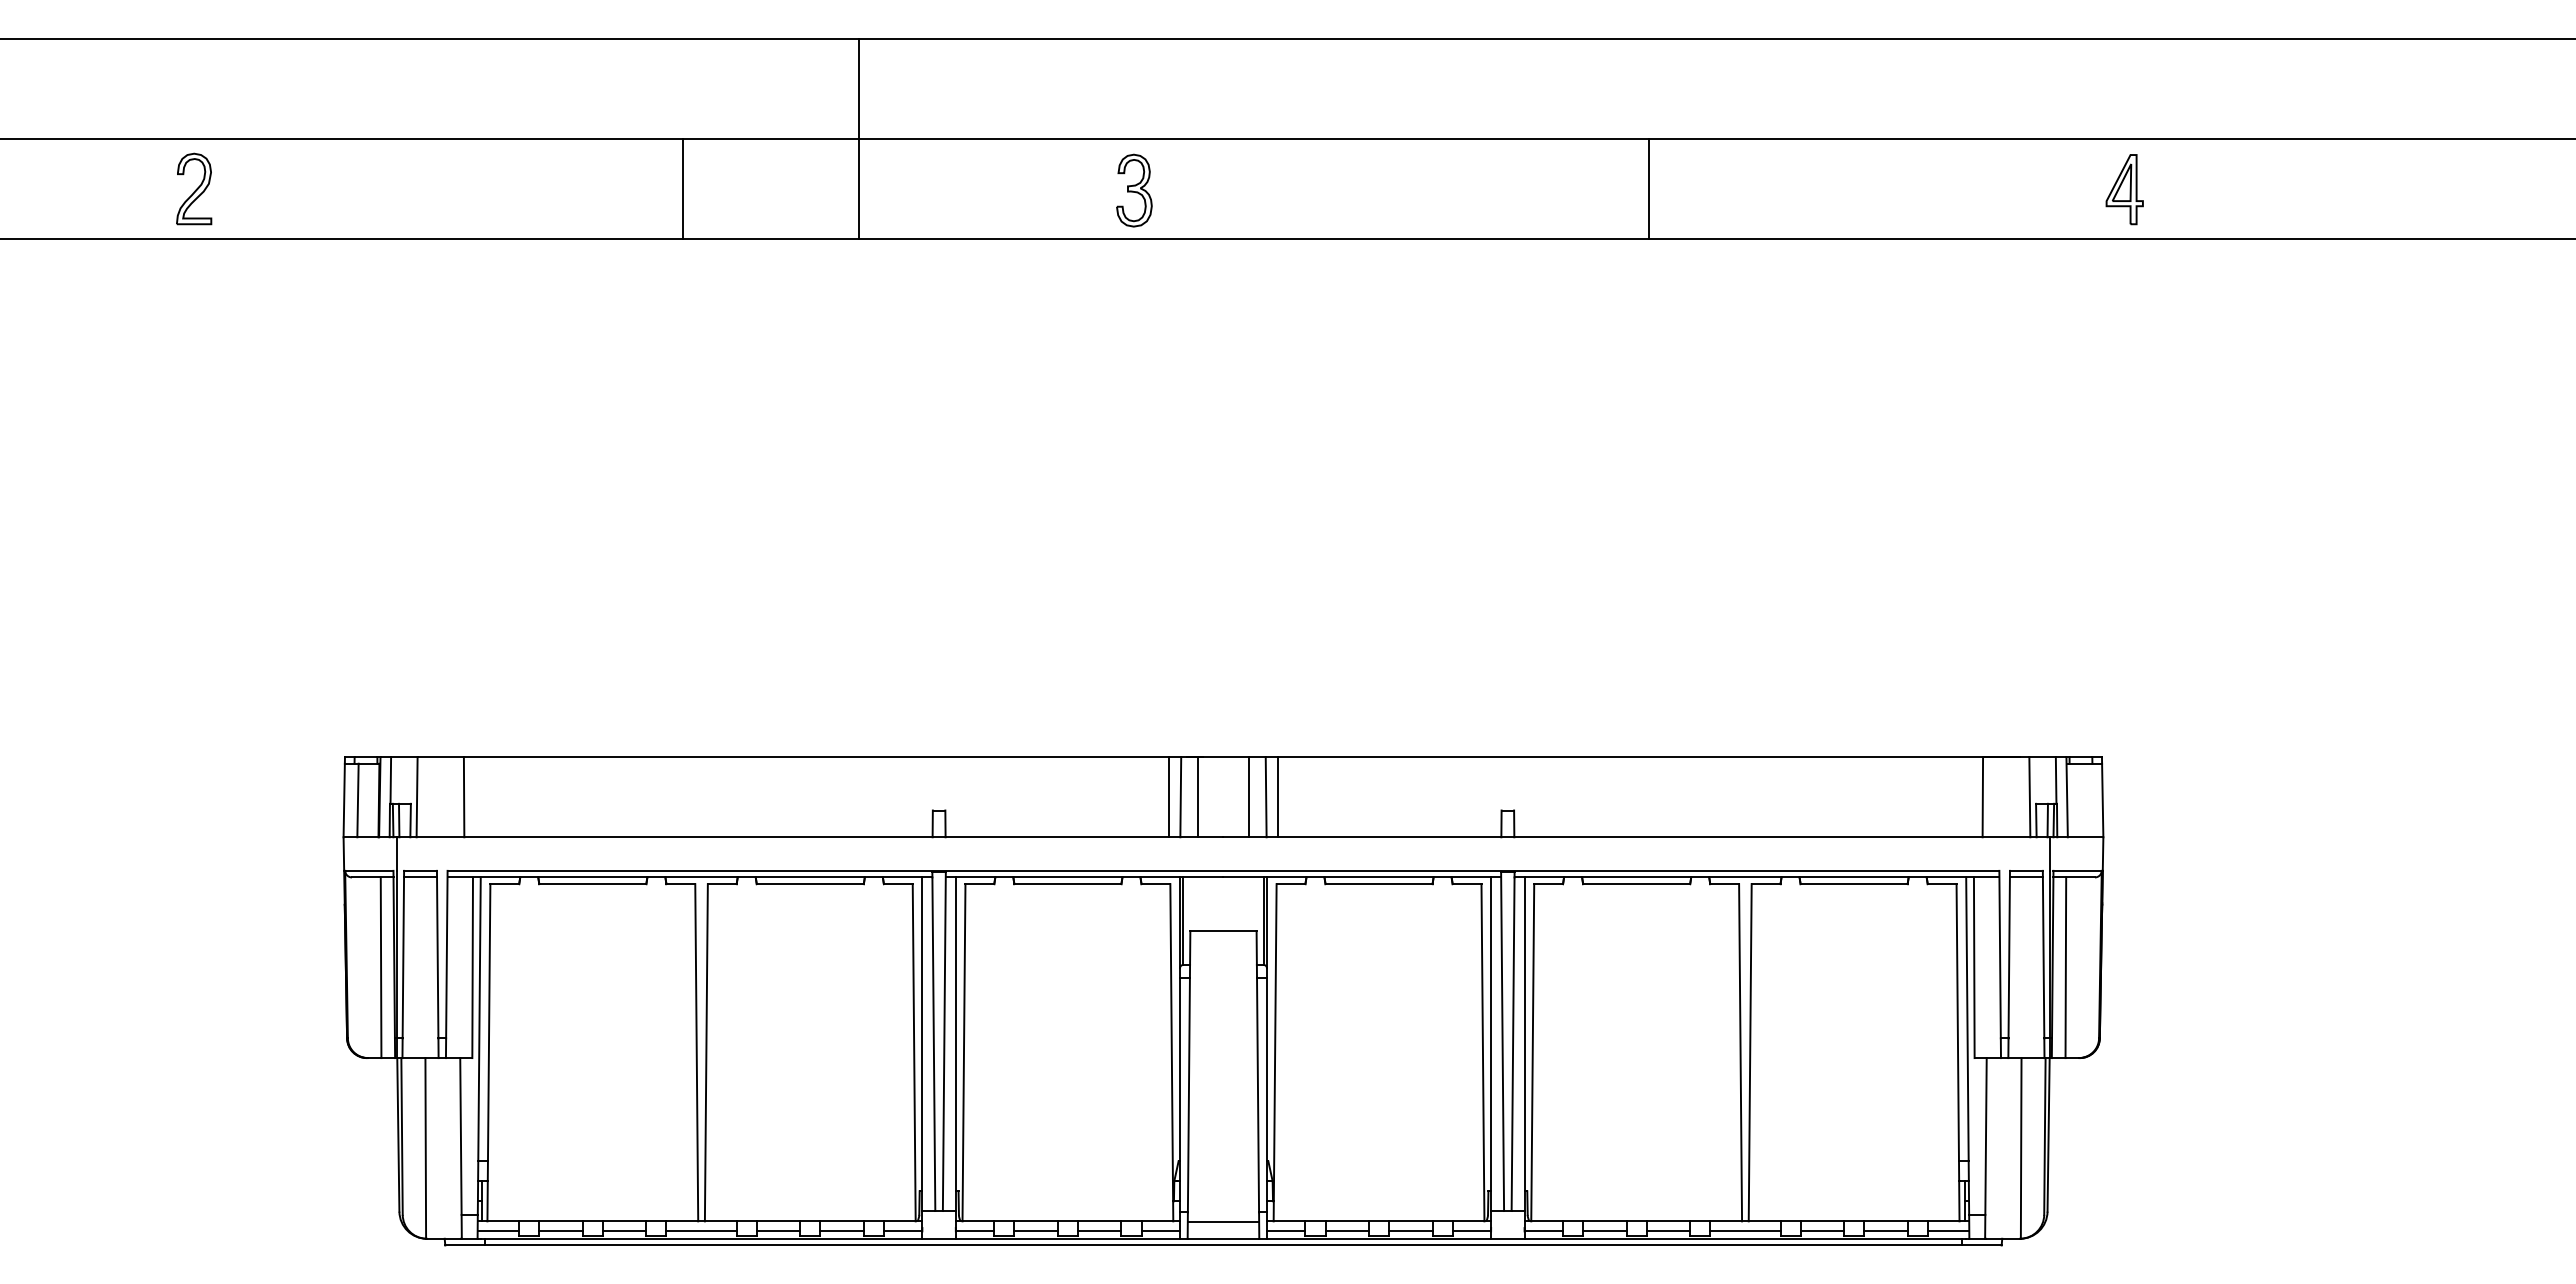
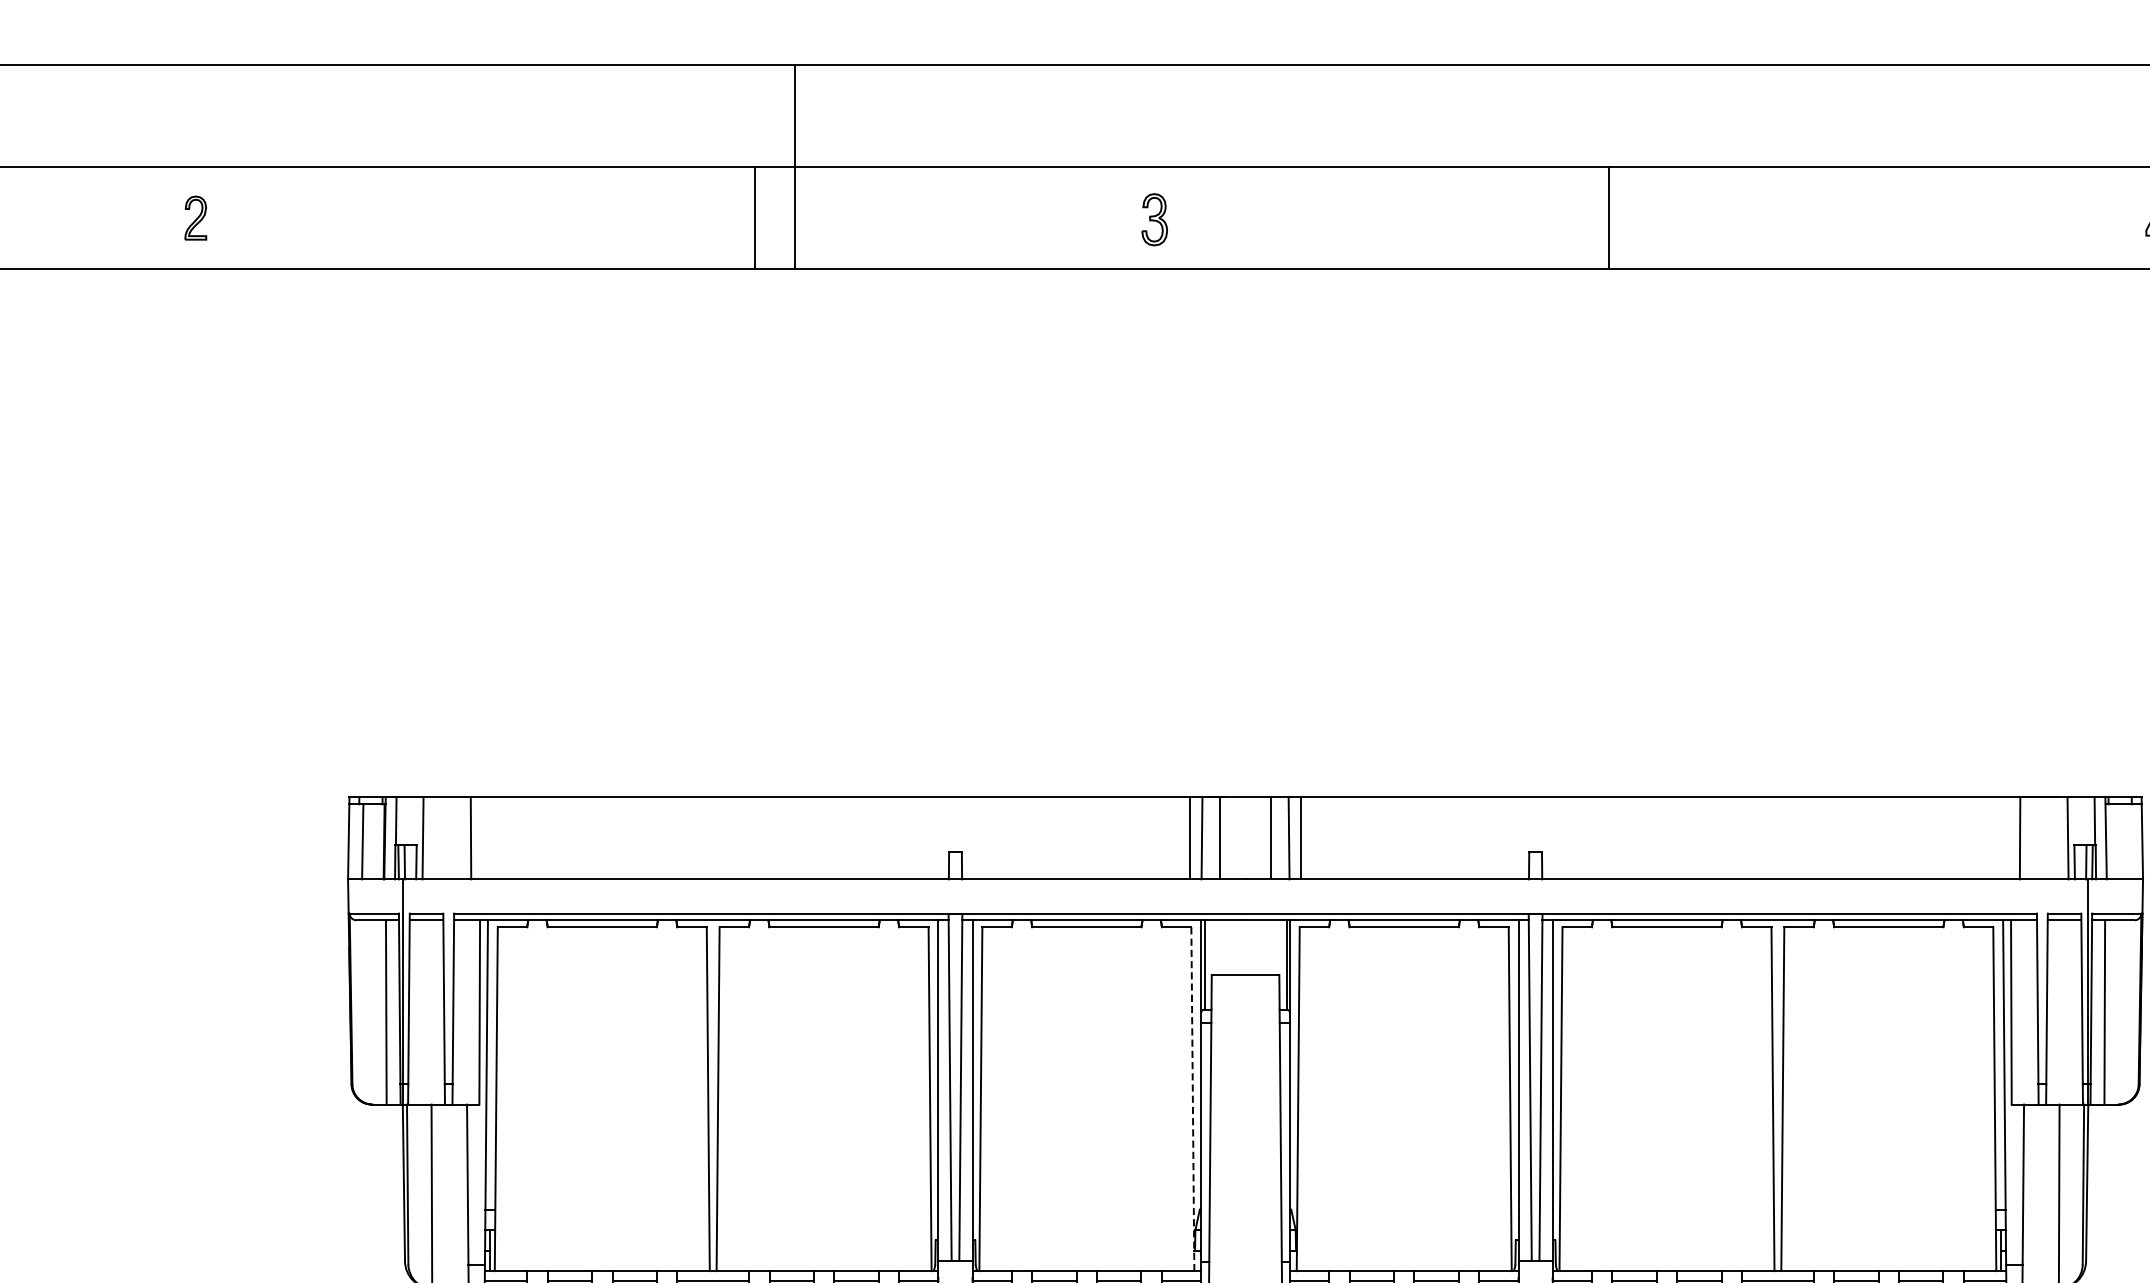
line: (858, 138) -> (794, 166), moved
part: (194, 188) -> (195, 217), size x0.6
line: (683, 188) -> (754, 217), moved
line: (1649, 188) -> (1609, 217), moved
part: (1134, 190) -> (1154, 219), size x0.7
line: (1171, 1052) -> (1192, 1098), solid -> dashed
line: (1223, 1221) -> (1245, 1271), removed

